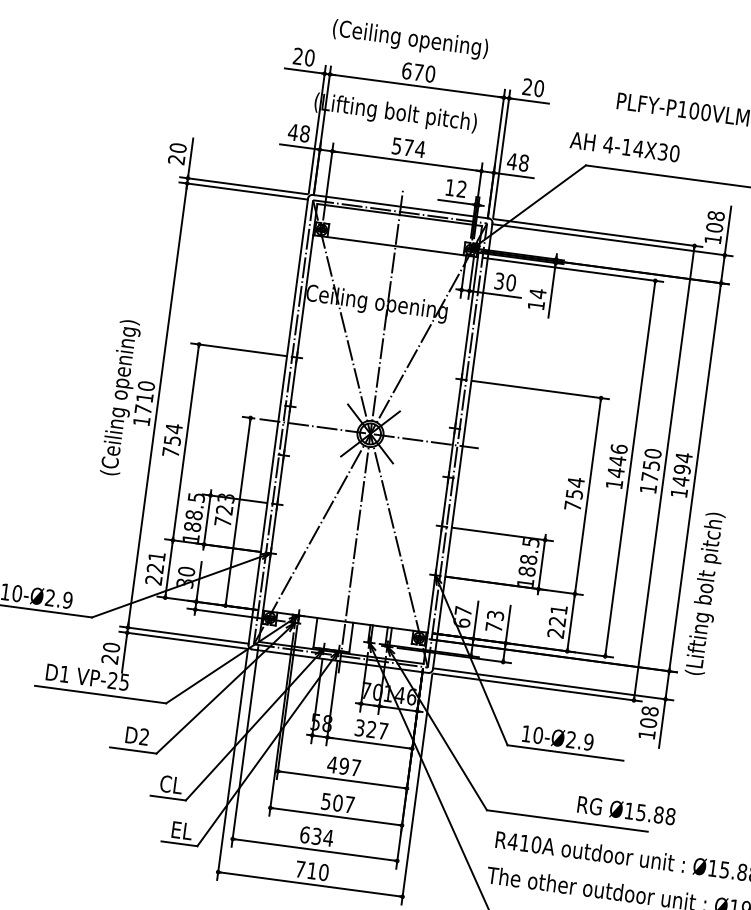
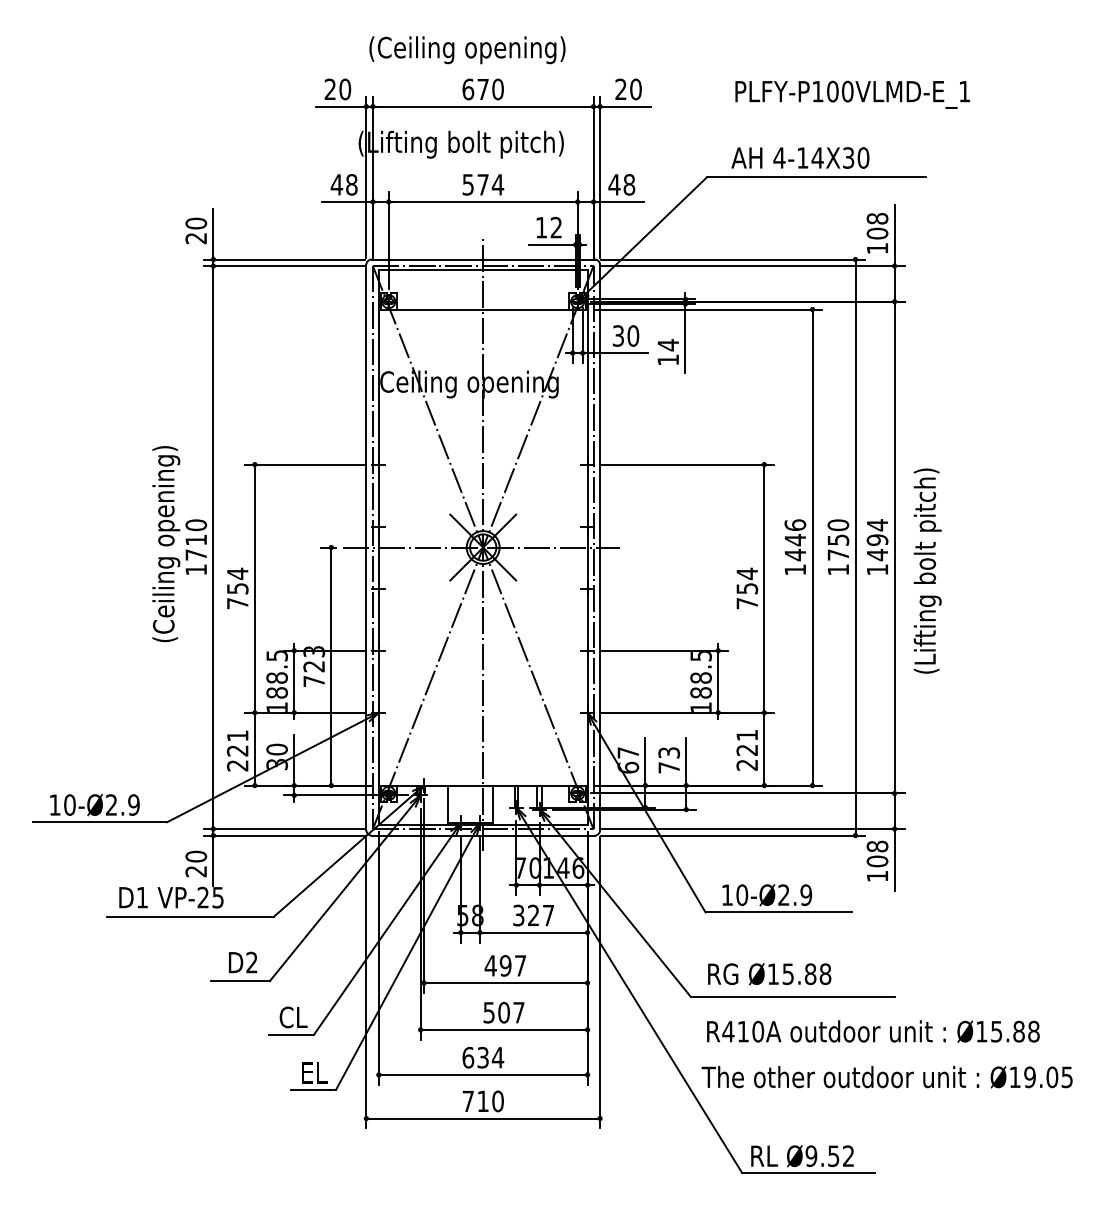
text: (625, 146) -> (800, 157), moved
text: (705, 593) -> (927, 570), moved
text: (626, 810) -> (769, 974), moved

